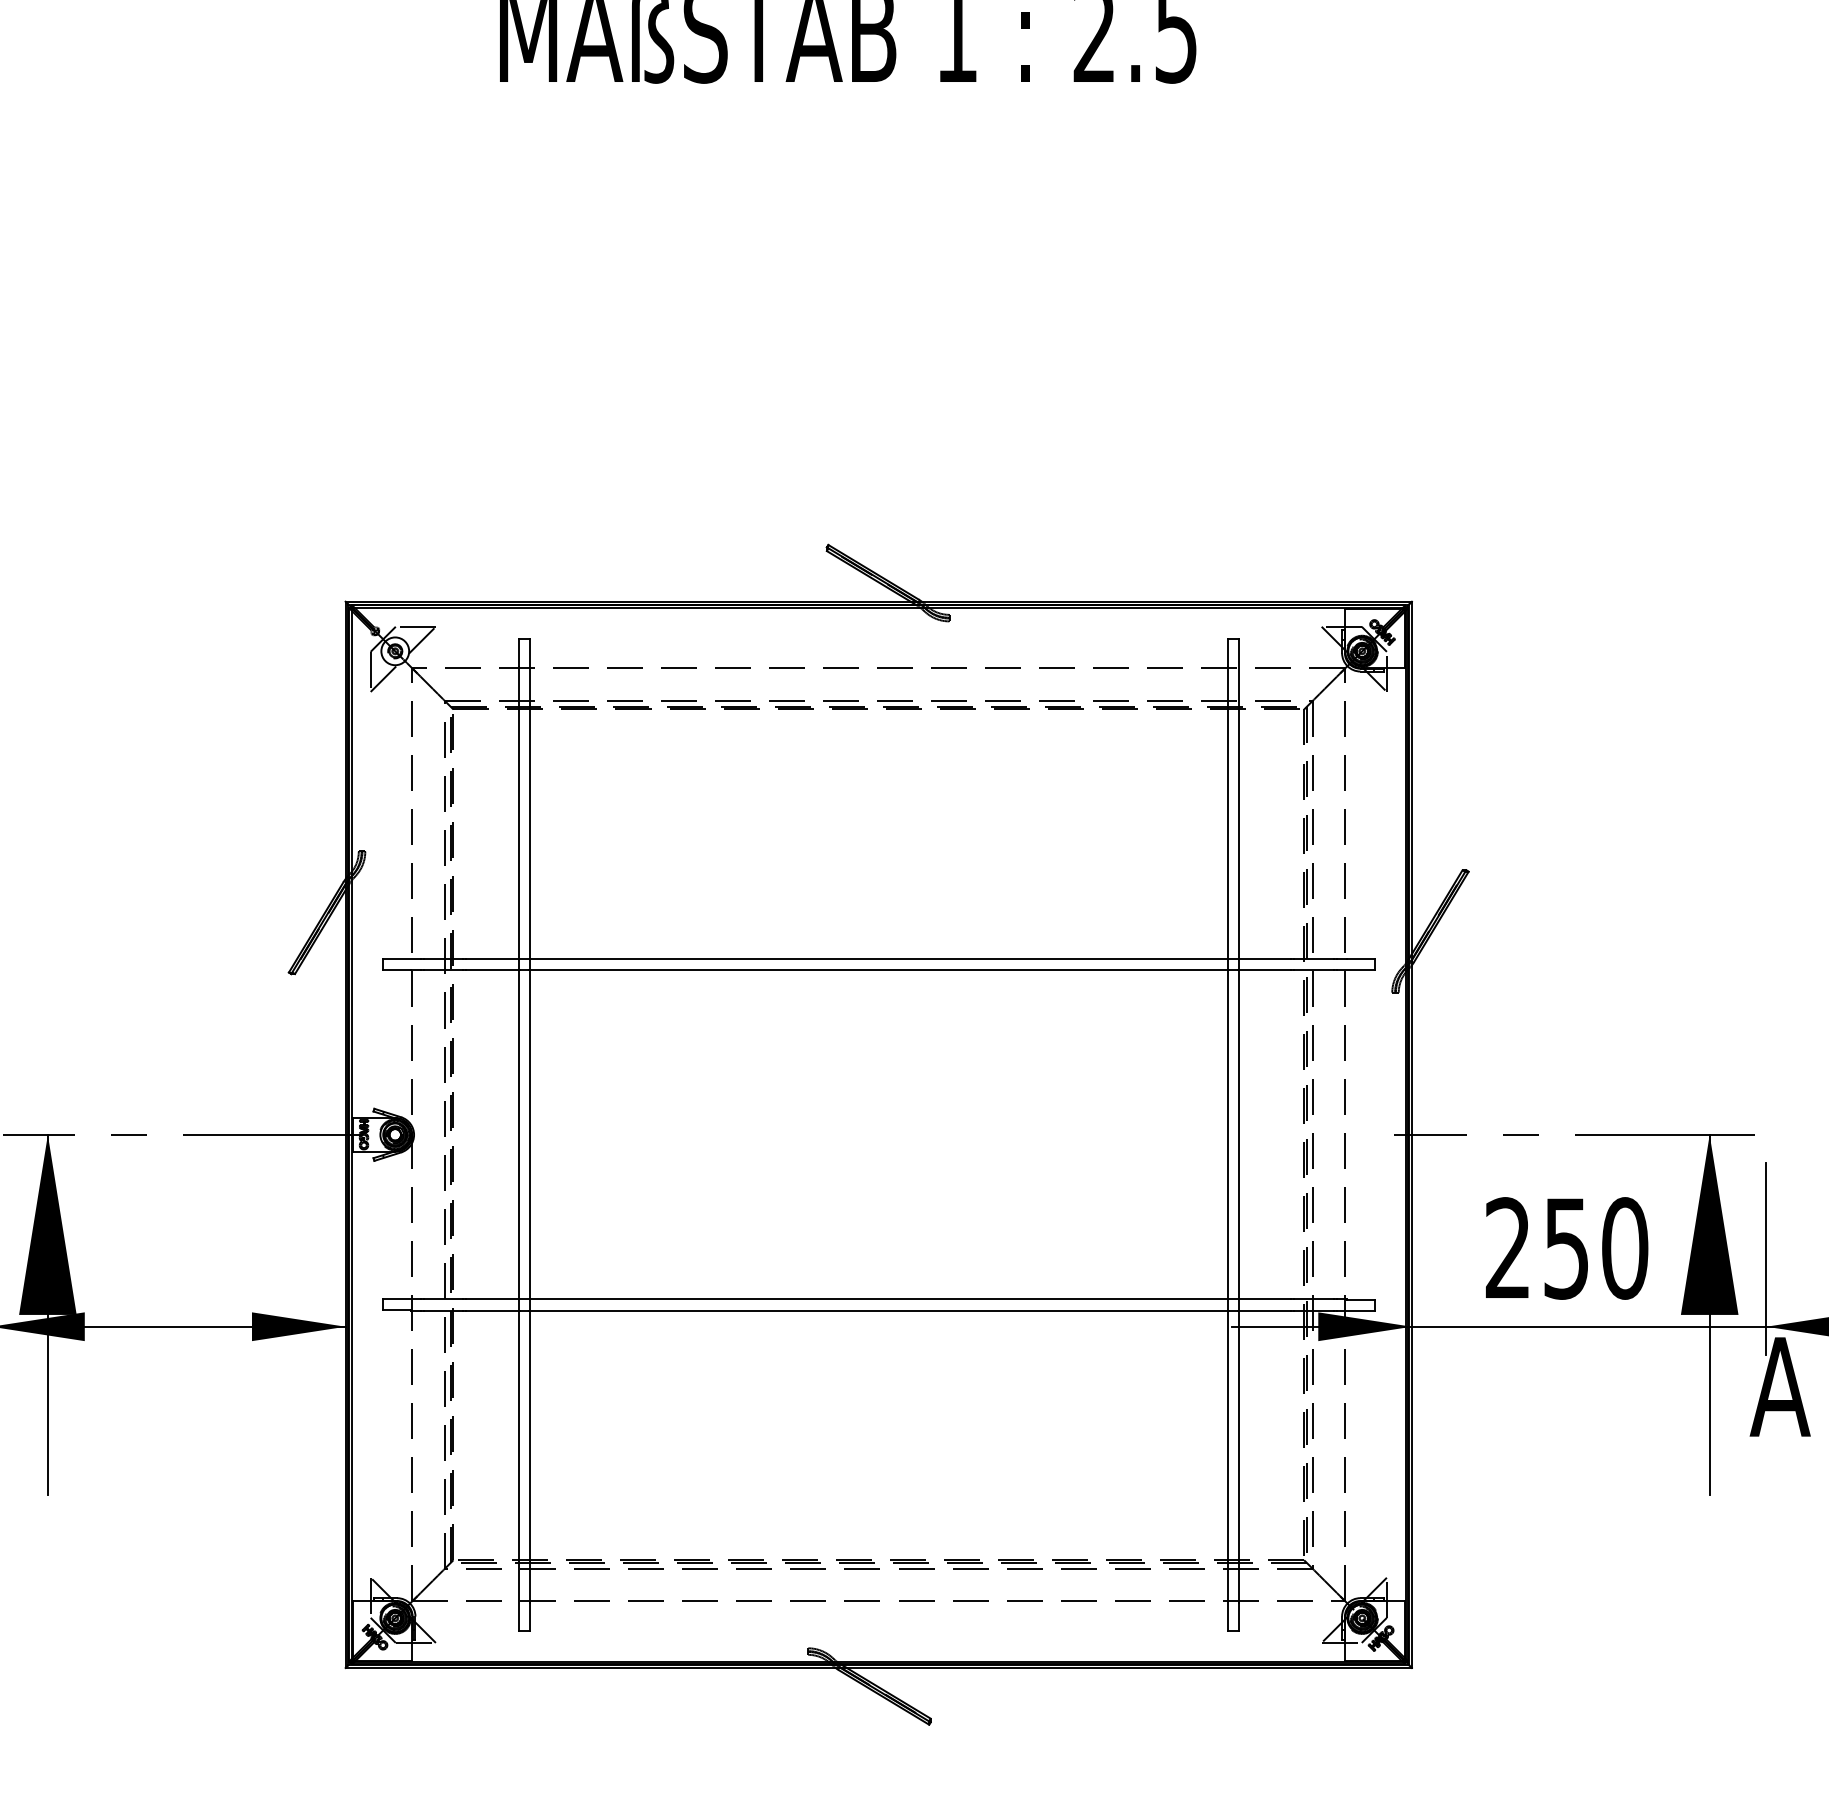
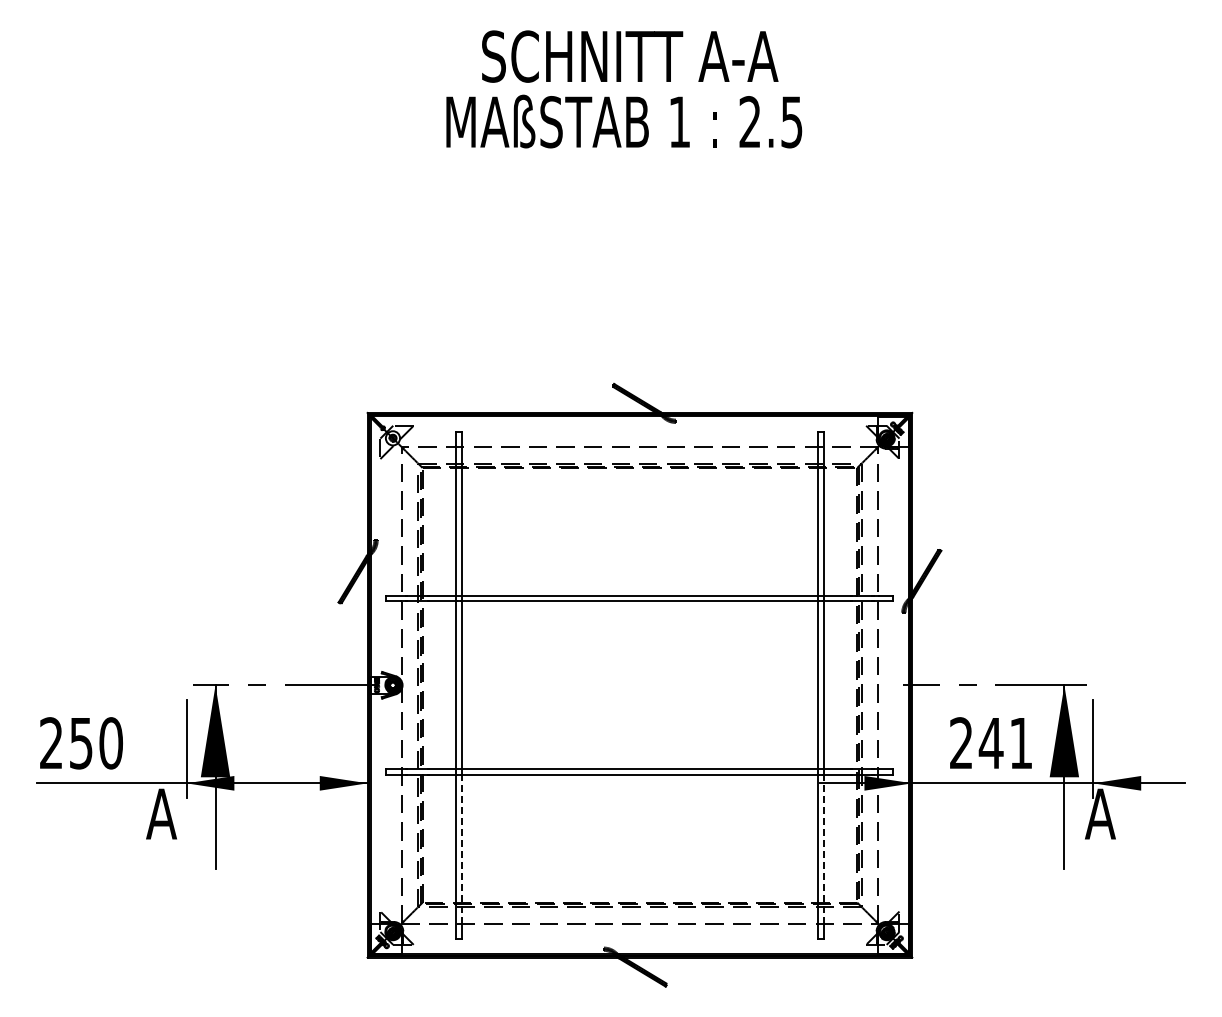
text: (1594, 1248) -> (1005, 743), 250 -> 241
line: (529, 1456) -> (461, 849), solid -> dashed
line: (1238, 1456) -> (823, 849), solid -> dashed

